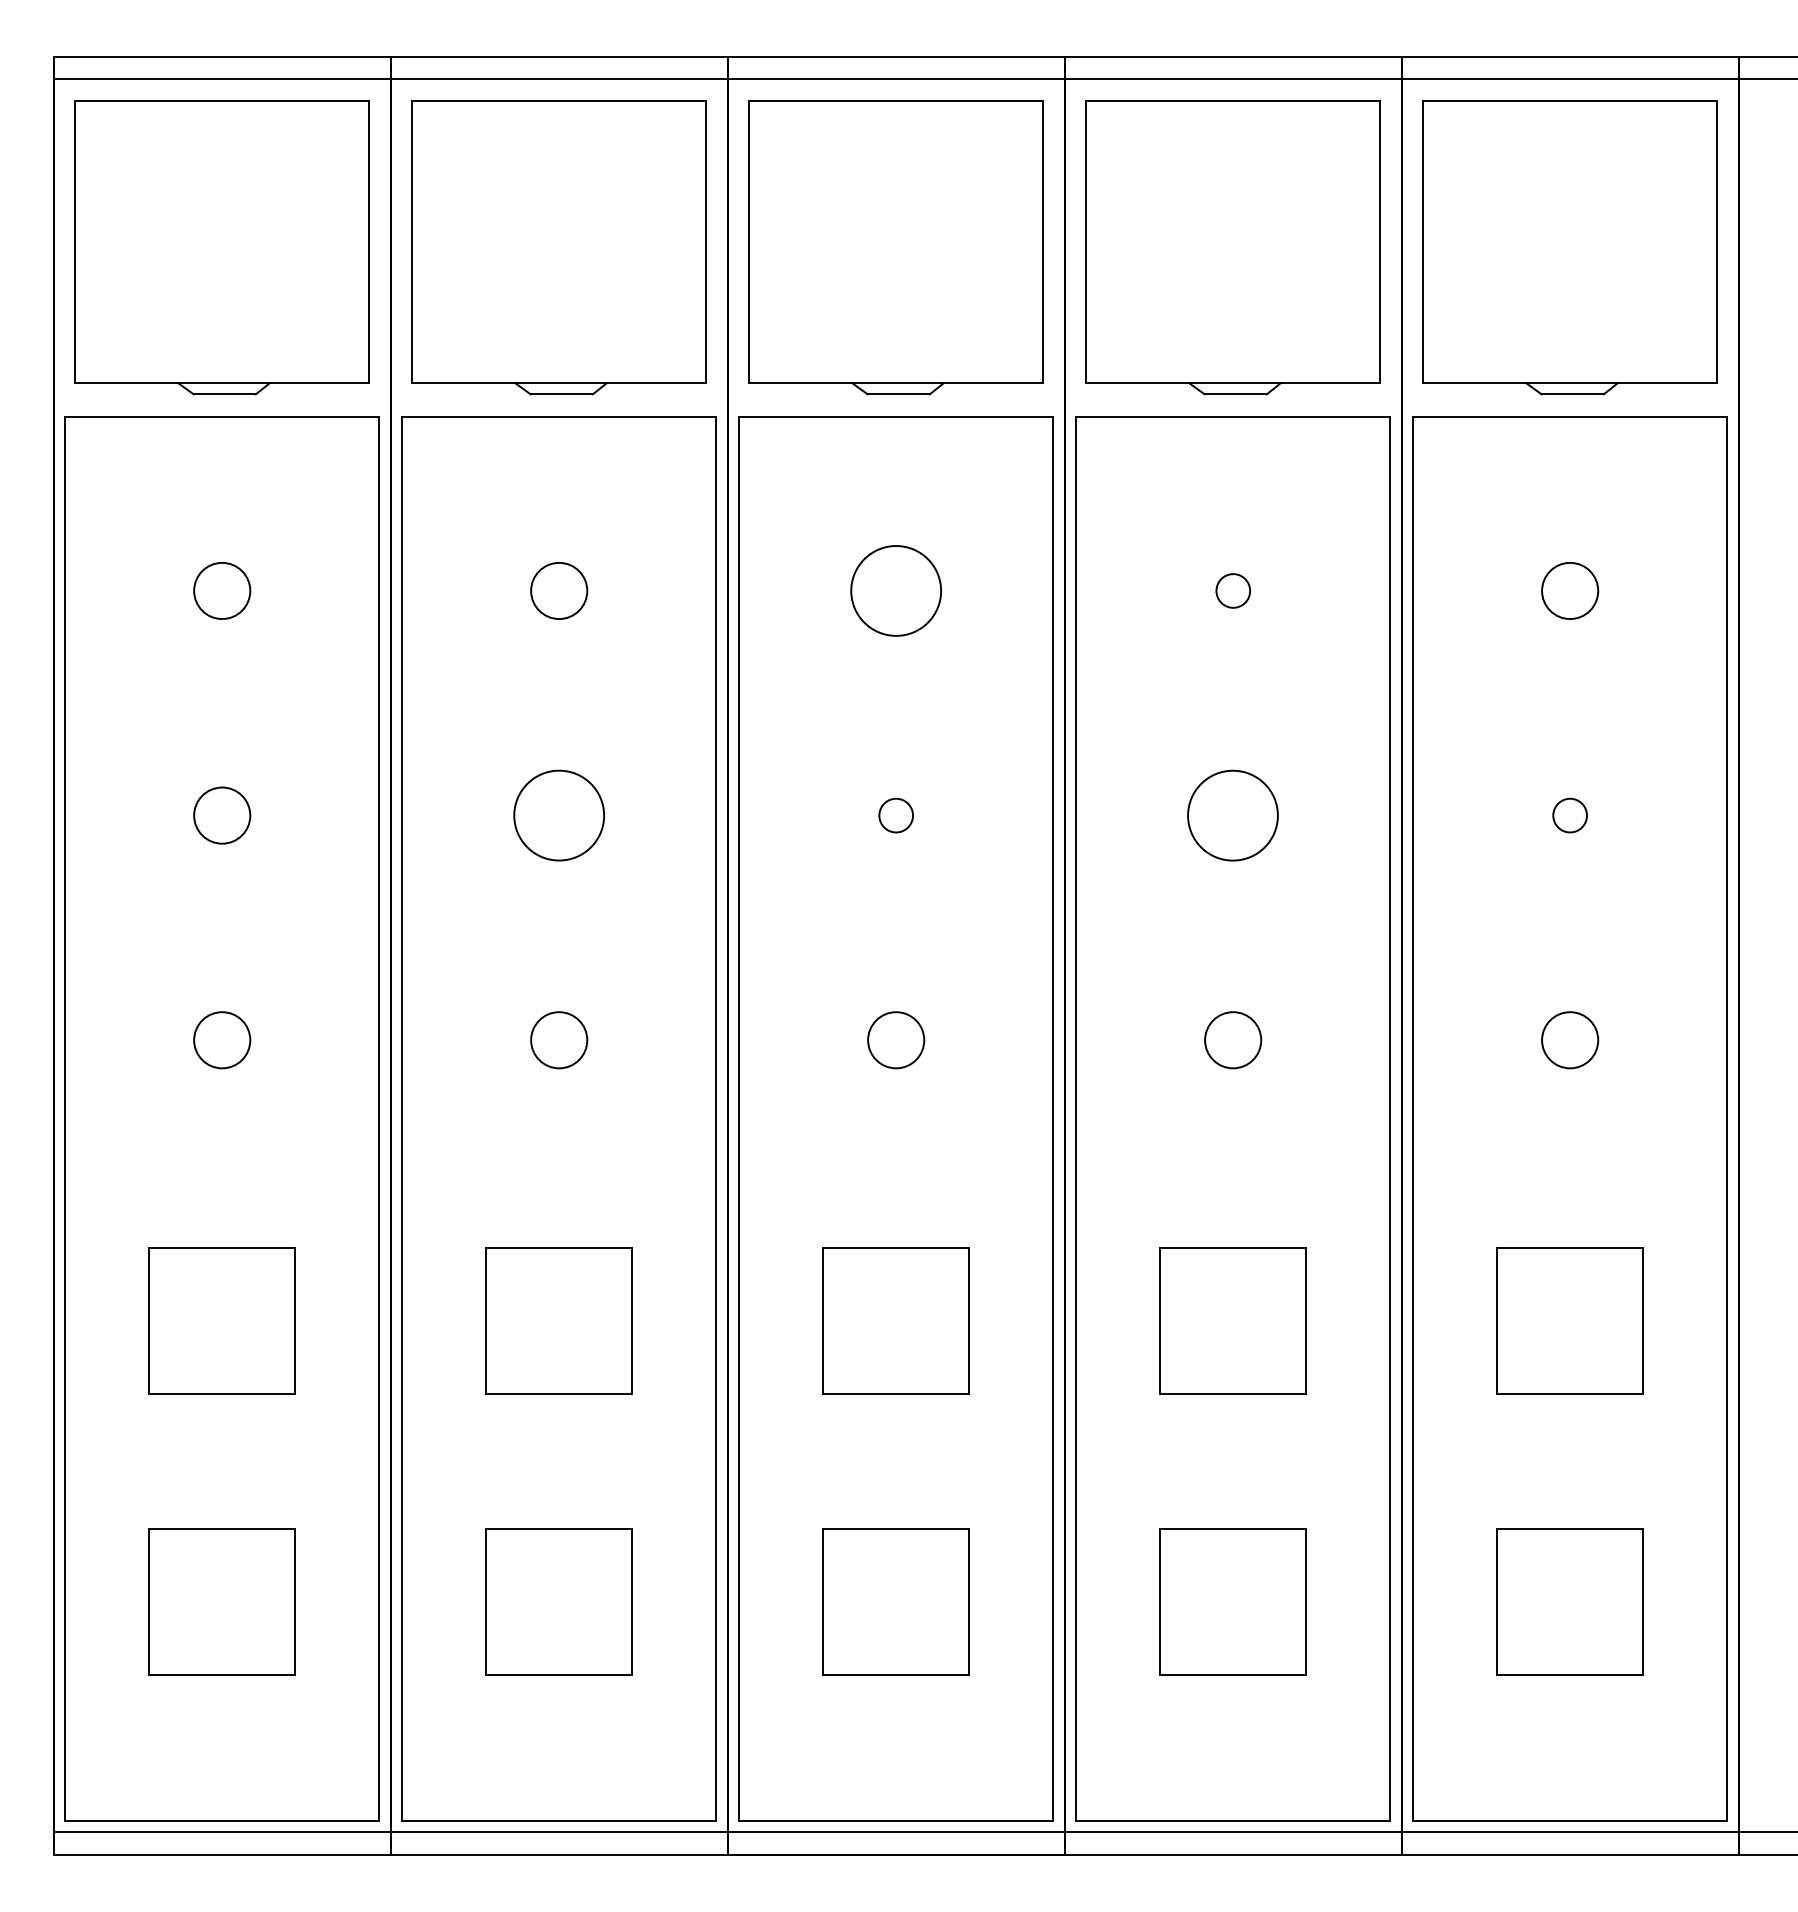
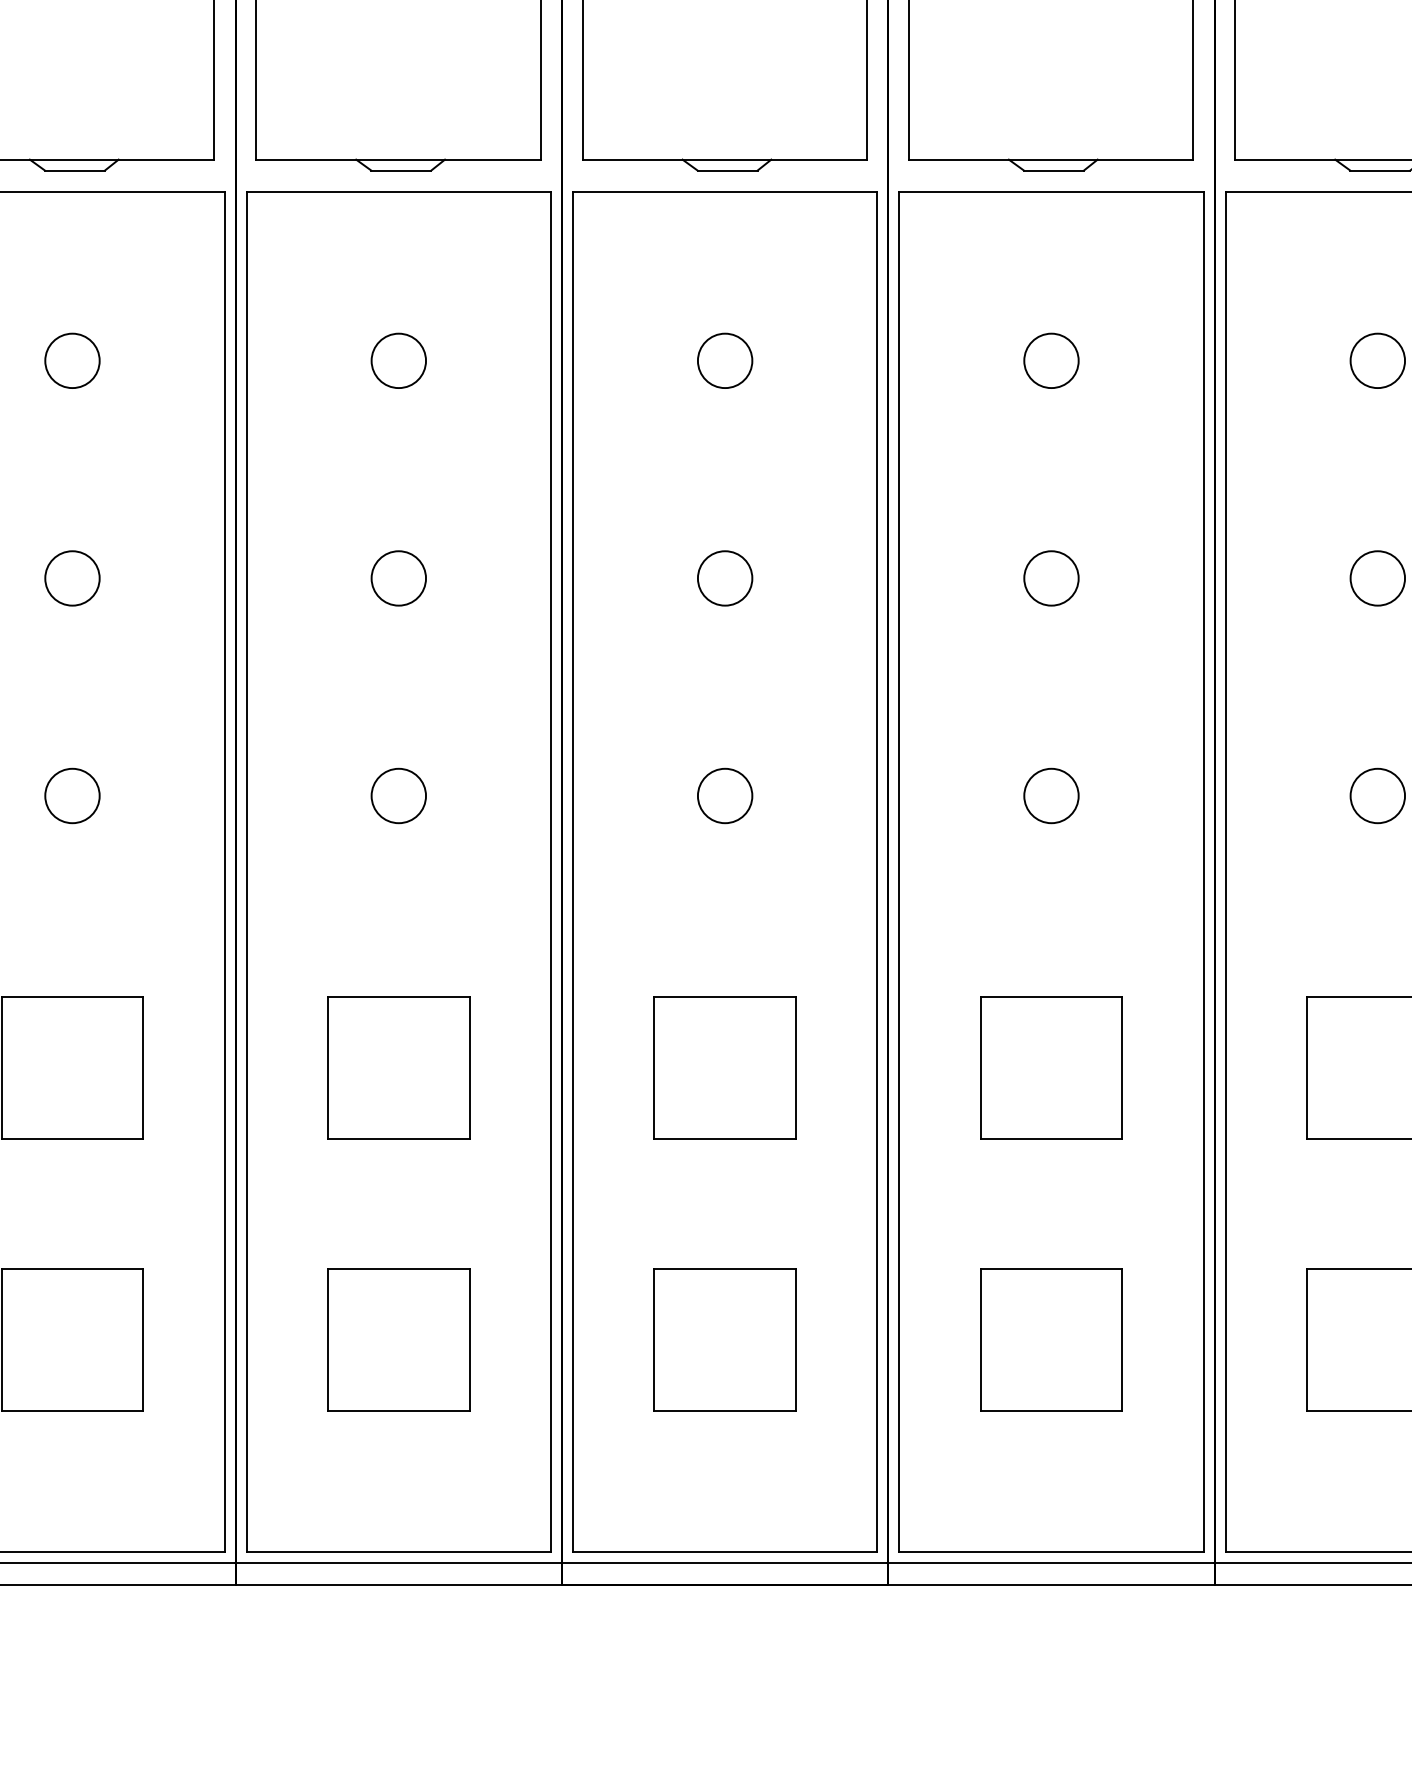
circle: (896, 590) -> (725, 360), size x0.62
circle: (1233, 590) -> (1051, 360), size x1.67
circle: (559, 815) -> (399, 578), size x0.62
circle: (896, 815) -> (725, 578), size x1.67
circle: (1233, 815) -> (1051, 578), size x0.62
circle: (1570, 815) -> (1378, 578), size x1.67

